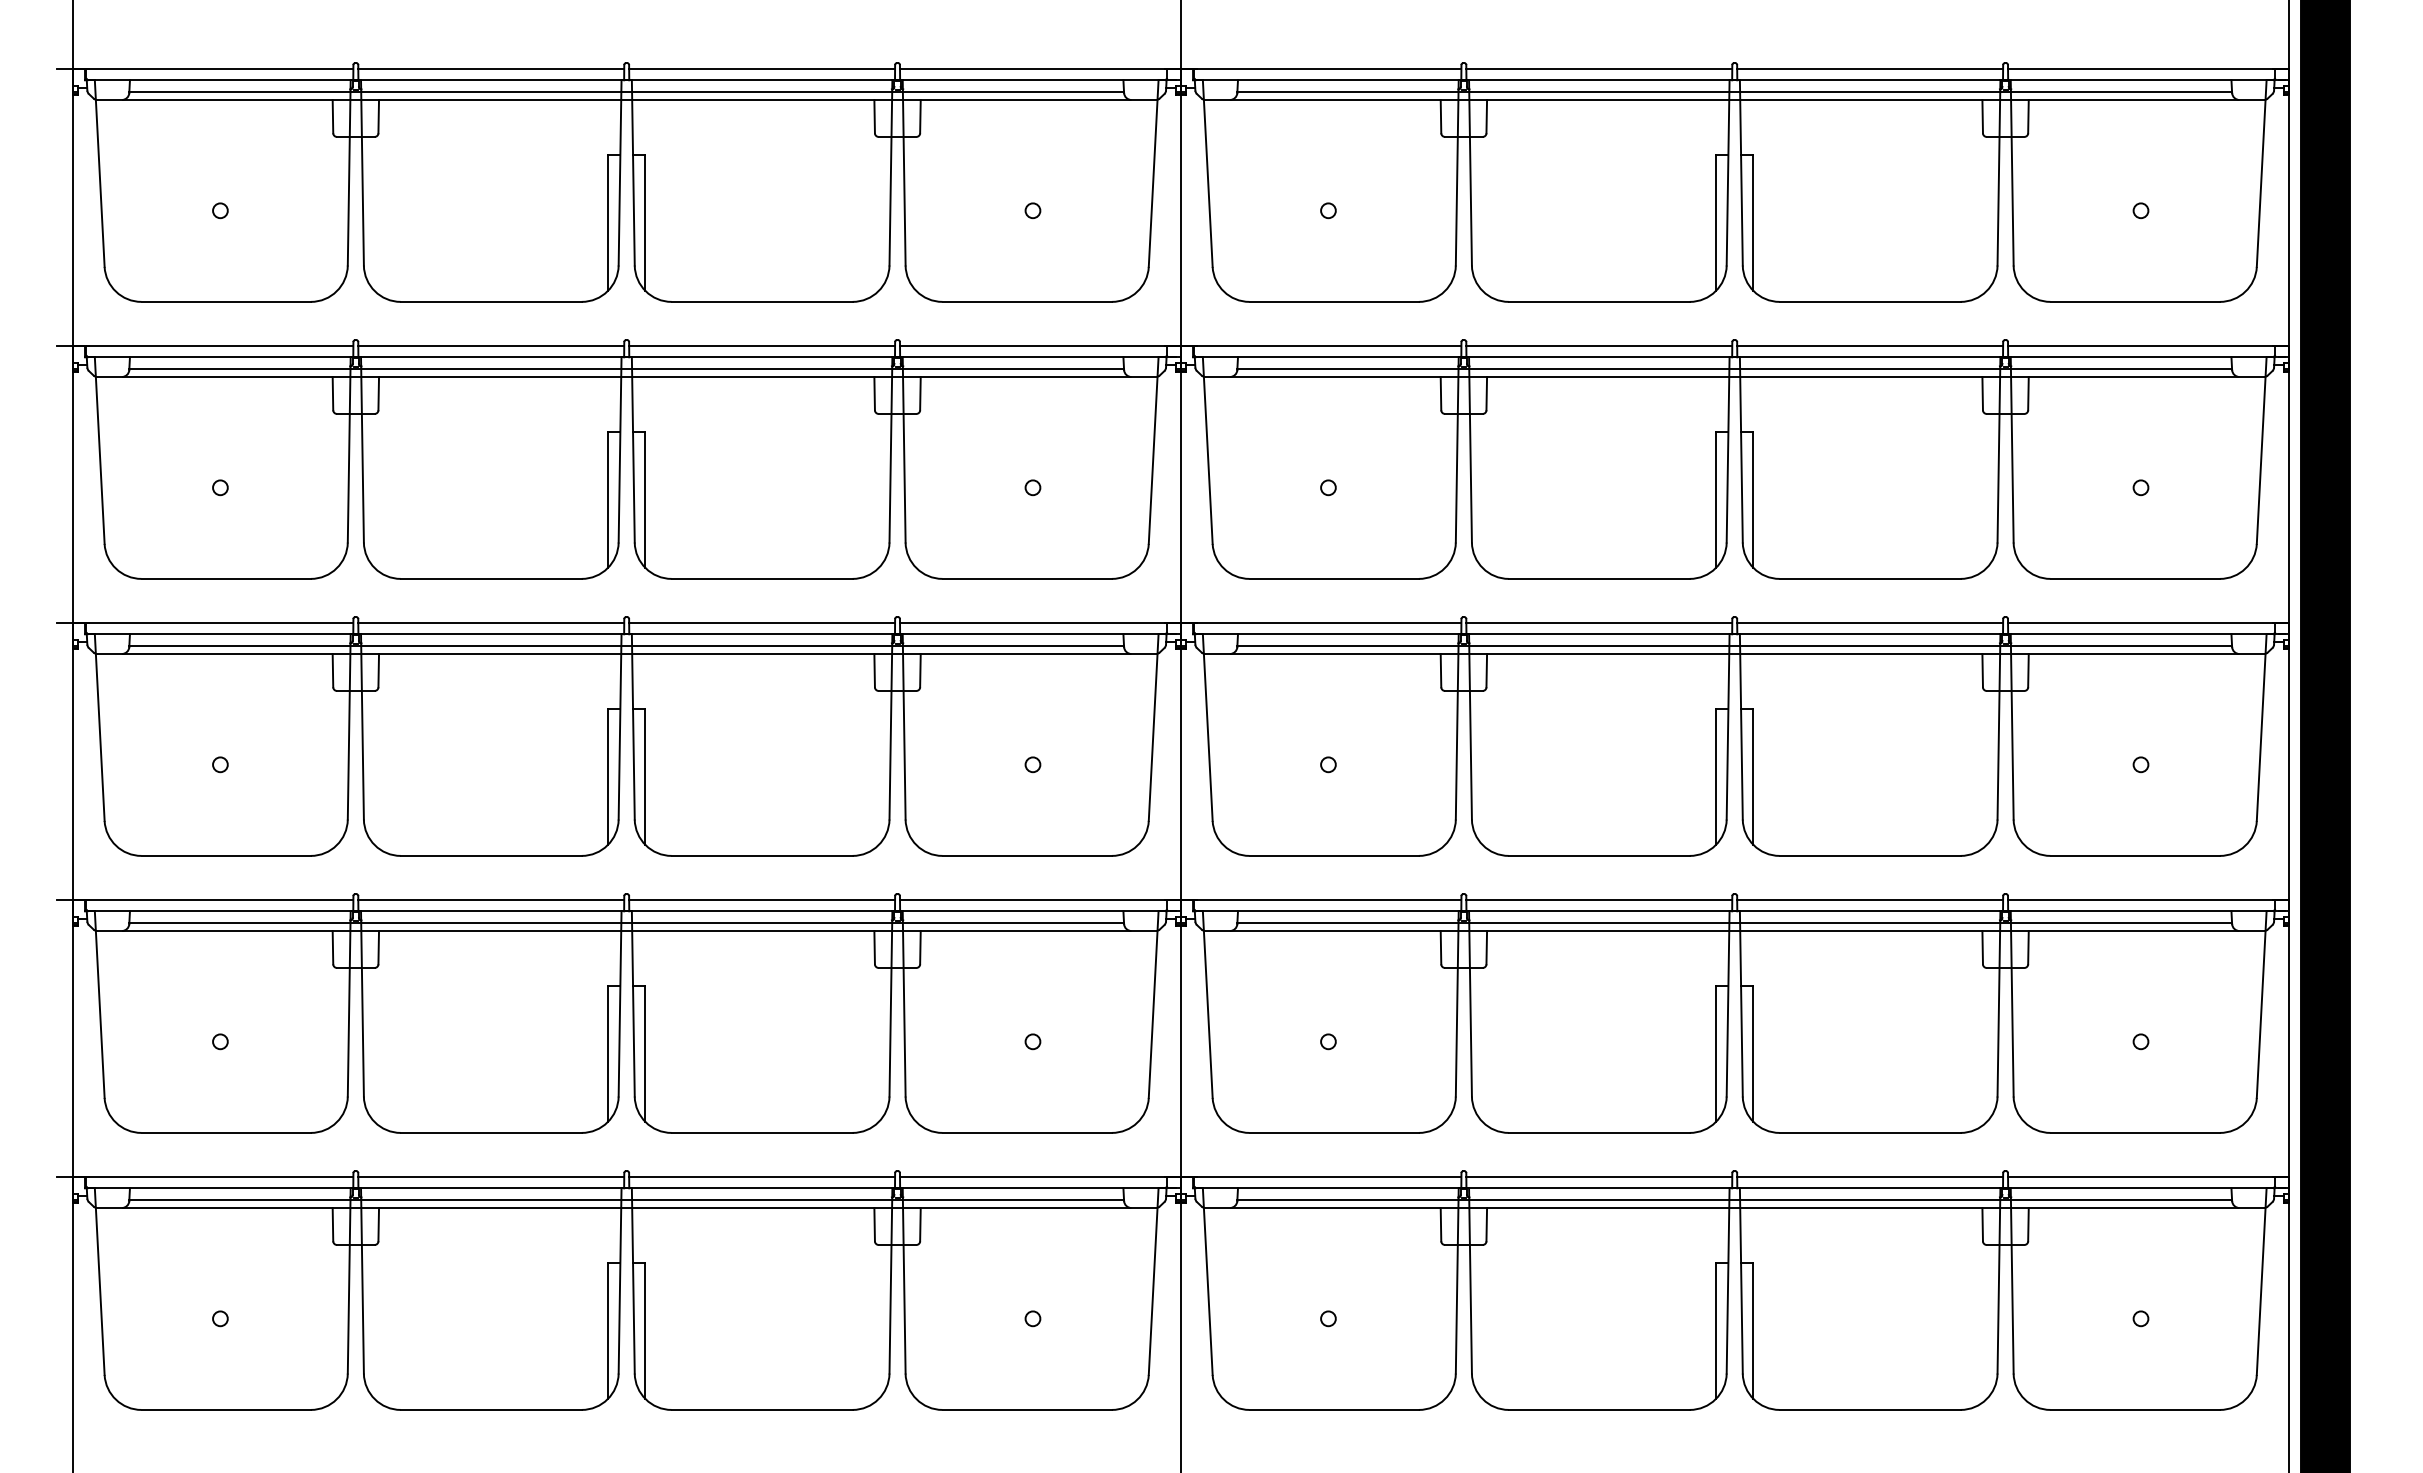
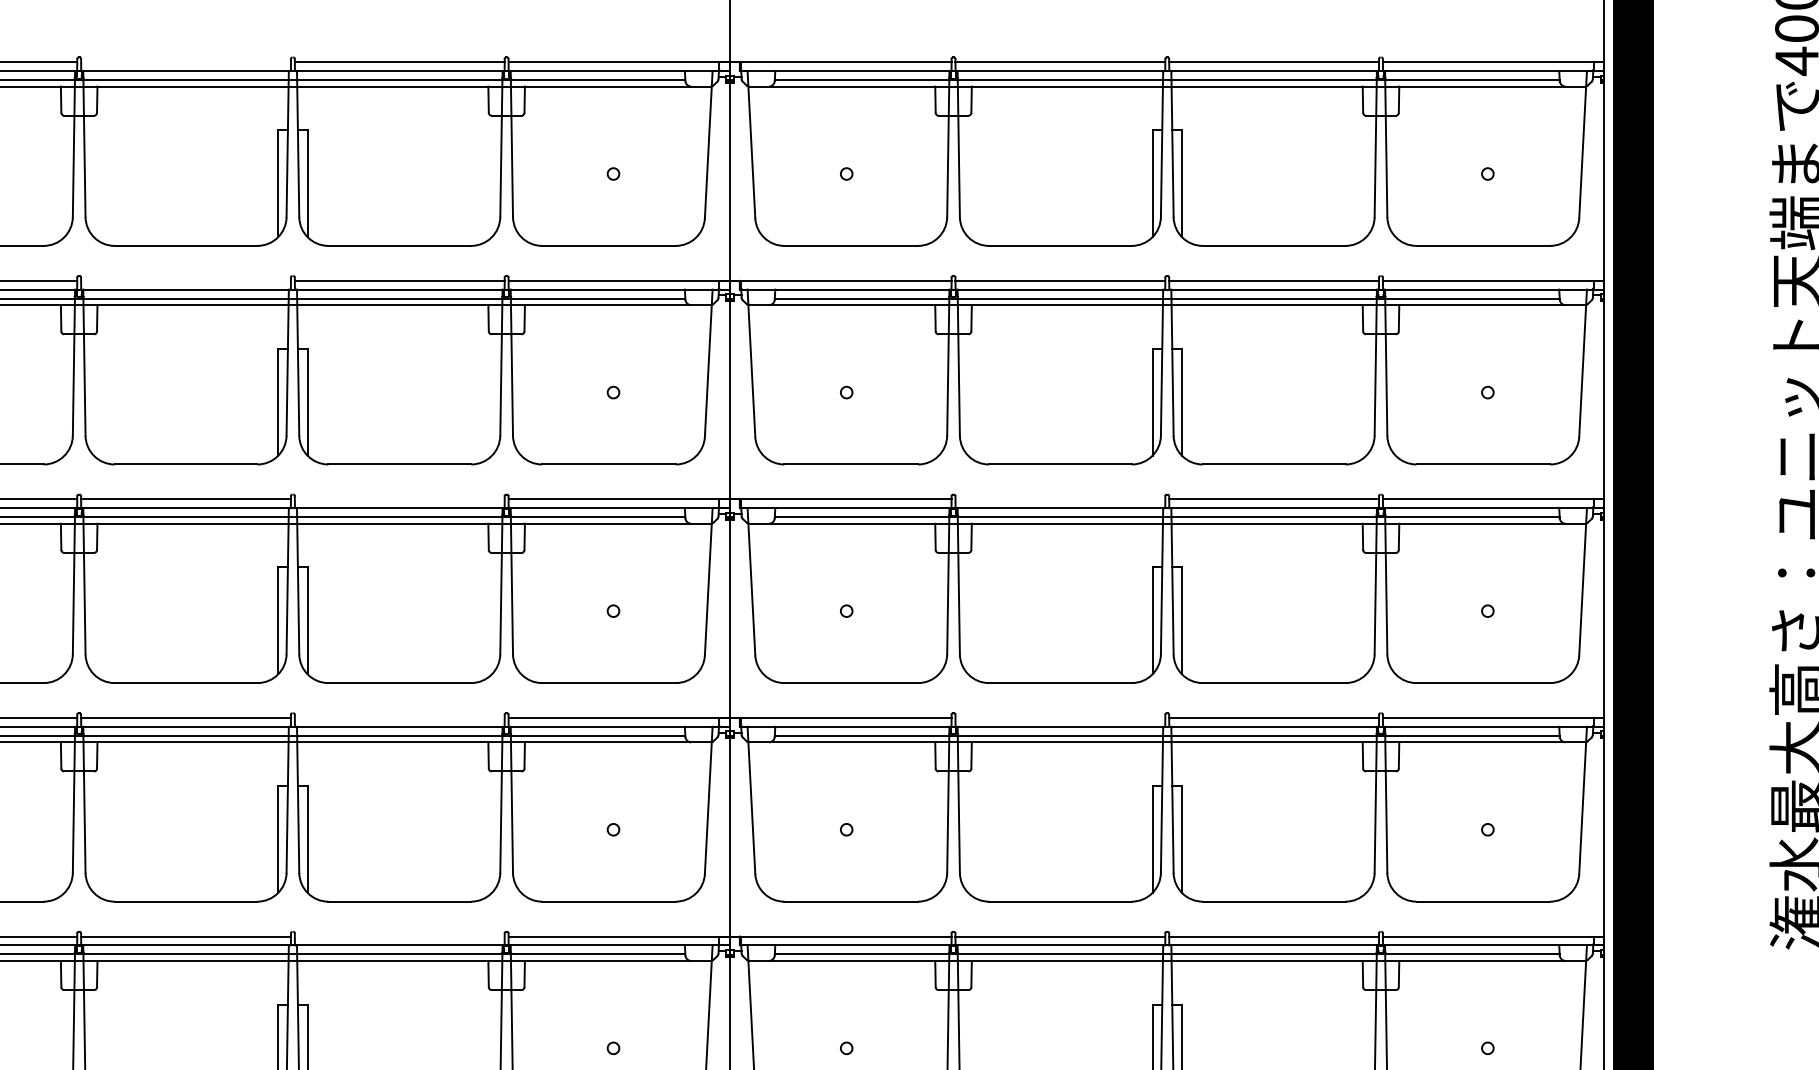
line: (491, 69) -> (186, 62), removed
line: (491, 346) -> (186, 281), removed
line: (762, 623) -> (400, 499), removed
line: (1599, 623) -> (1060, 499), removed
line: (762, 900) -> (400, 718), removed
line: (1599, 900) -> (1060, 718), removed
line: (762, 1177) -> (400, 936), removed

